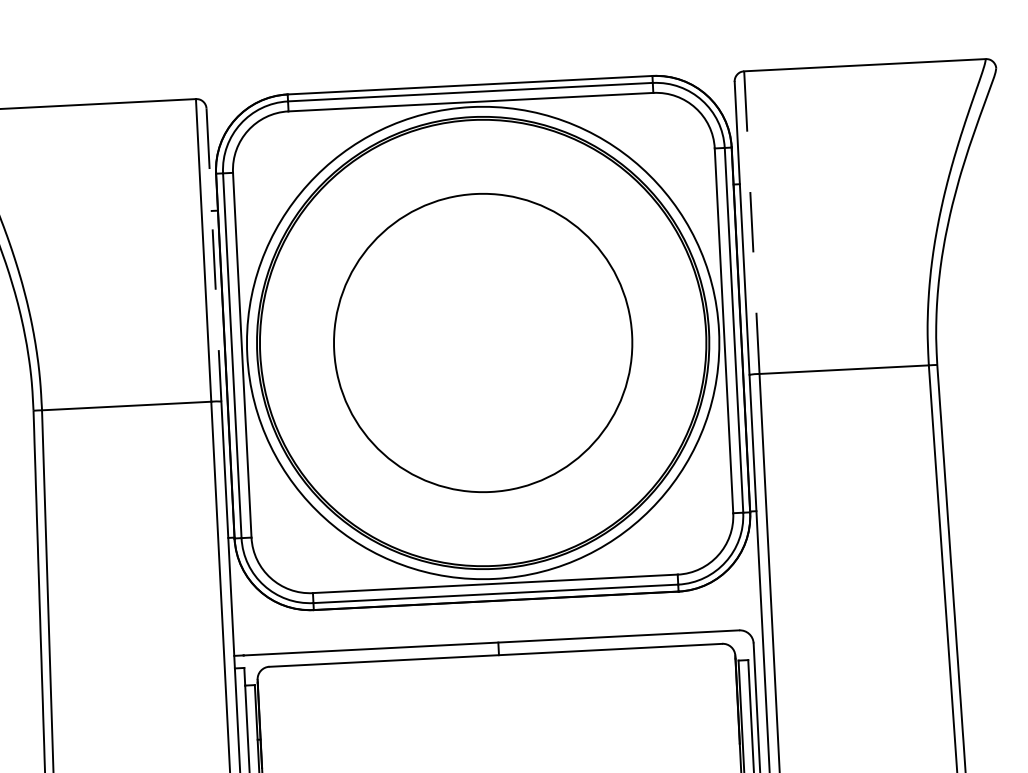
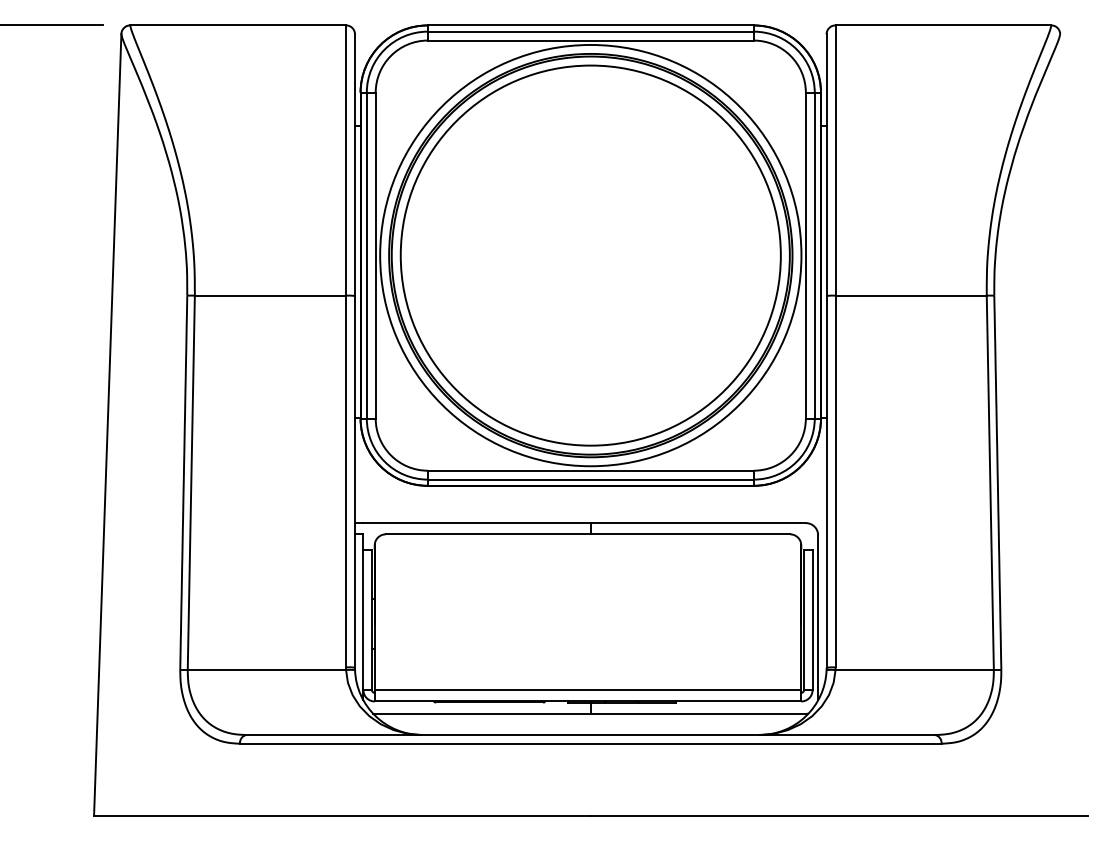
line: (751, 223) -> (835, 161), dashed -> solid
line: (214, 255) -> (355, 165), dashed -> solid
circle: (482, 342) -> (590, 255), size x1.43

